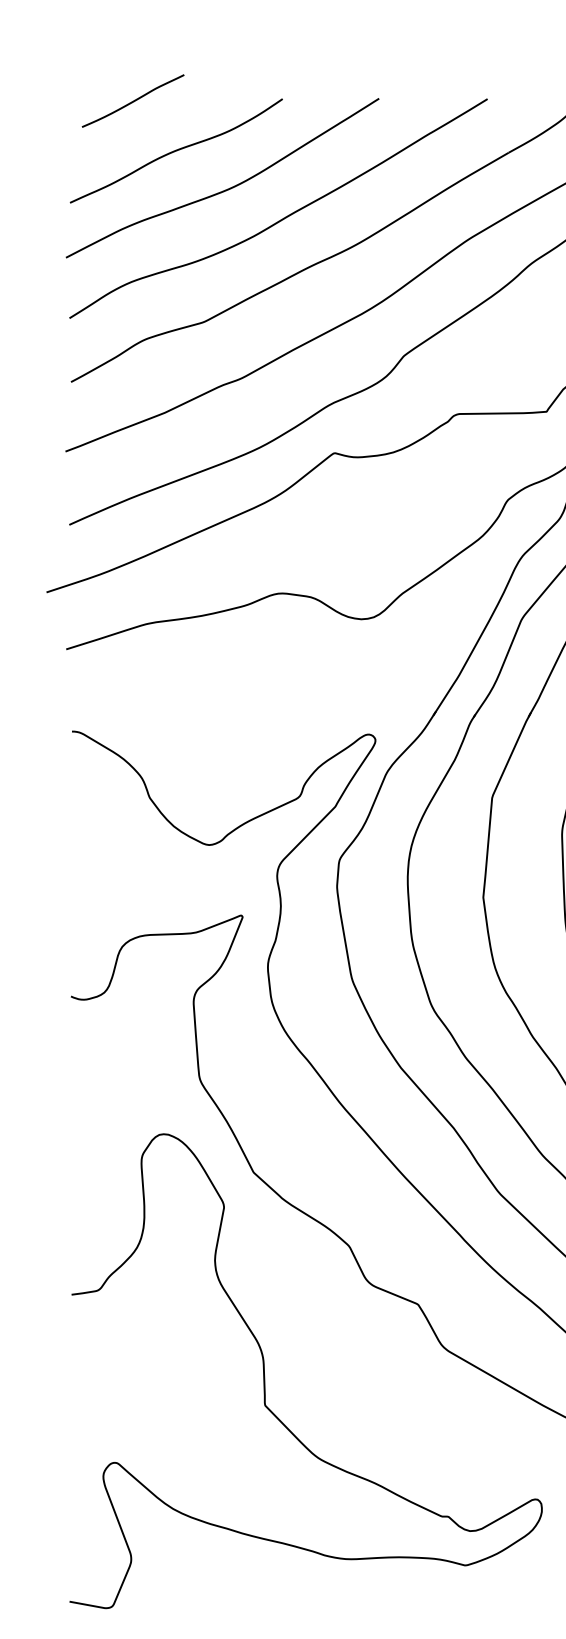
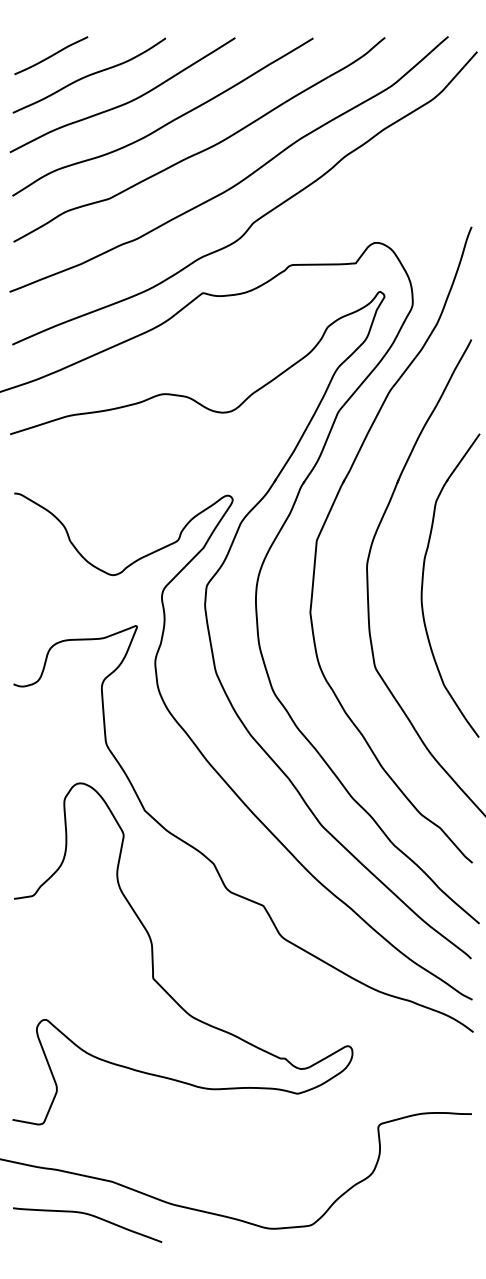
curve: (133, 100) -> (51, 55), moved

